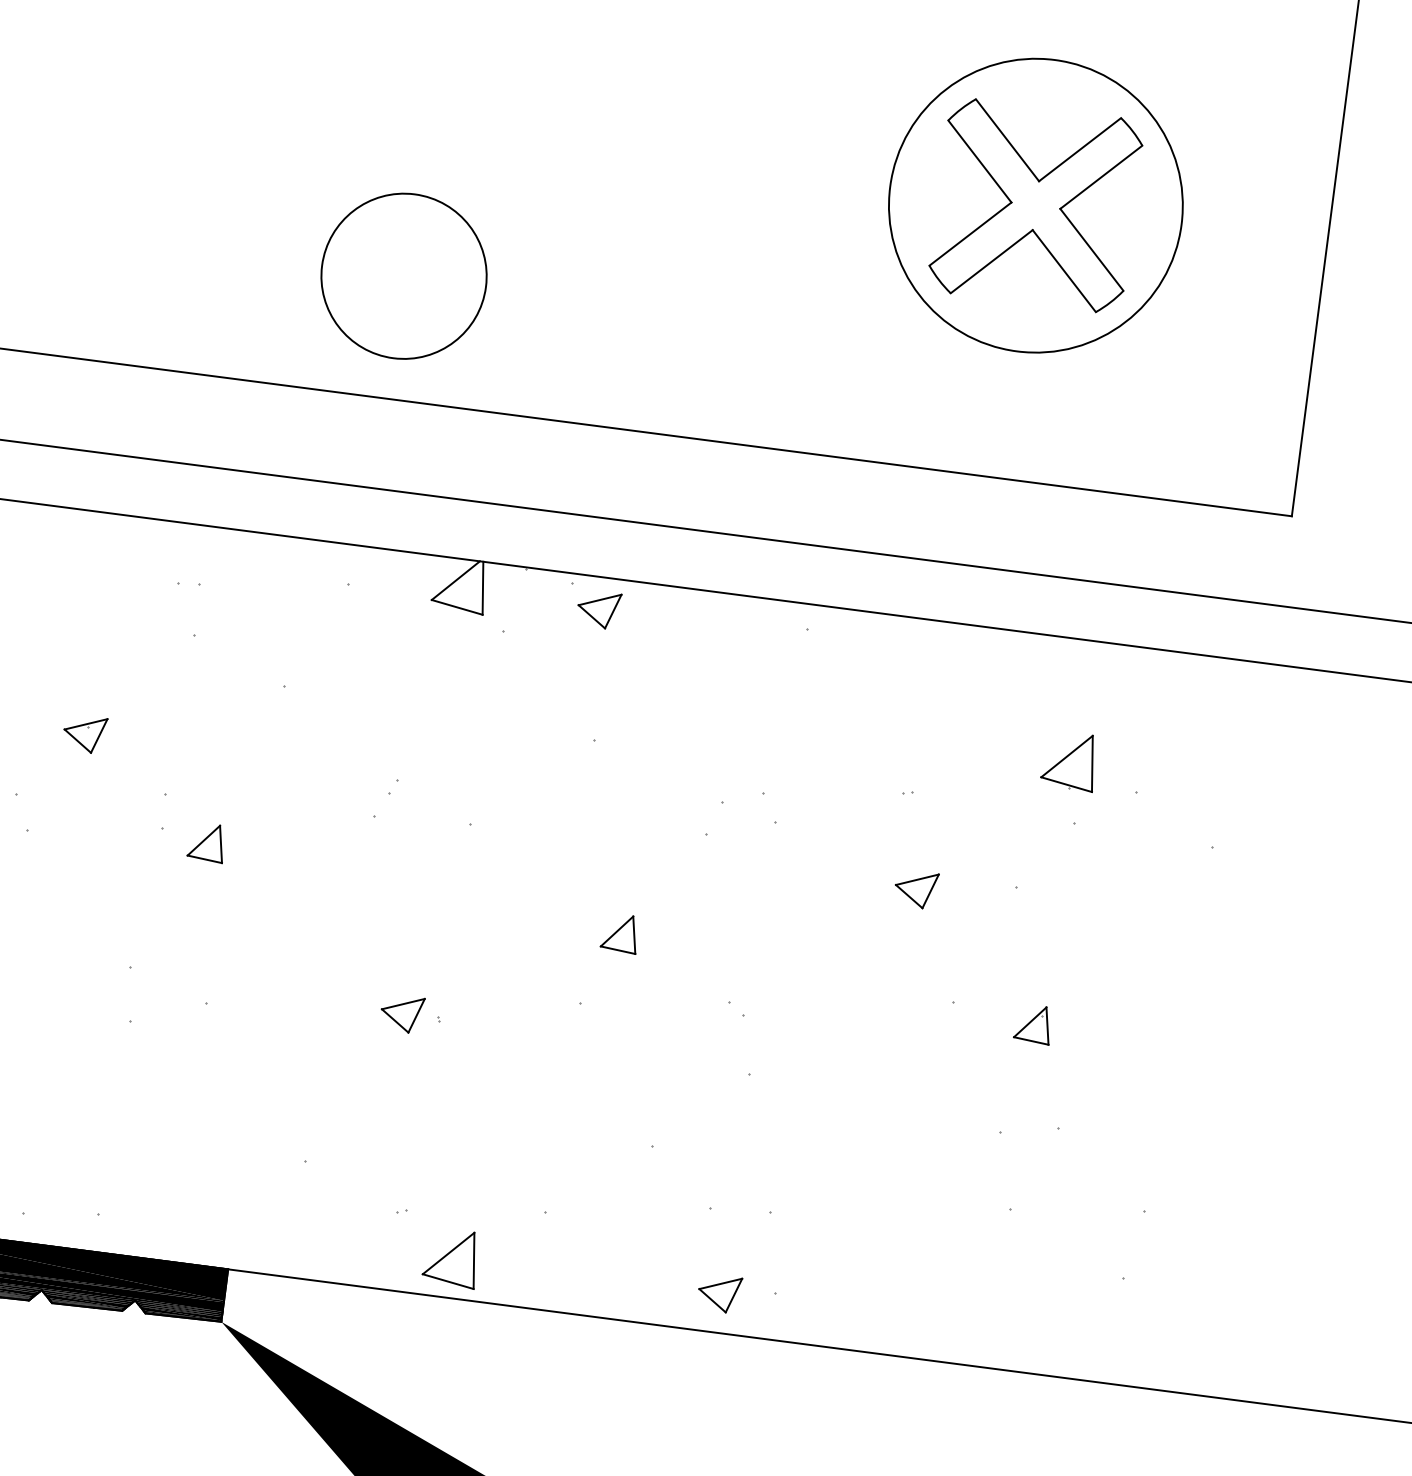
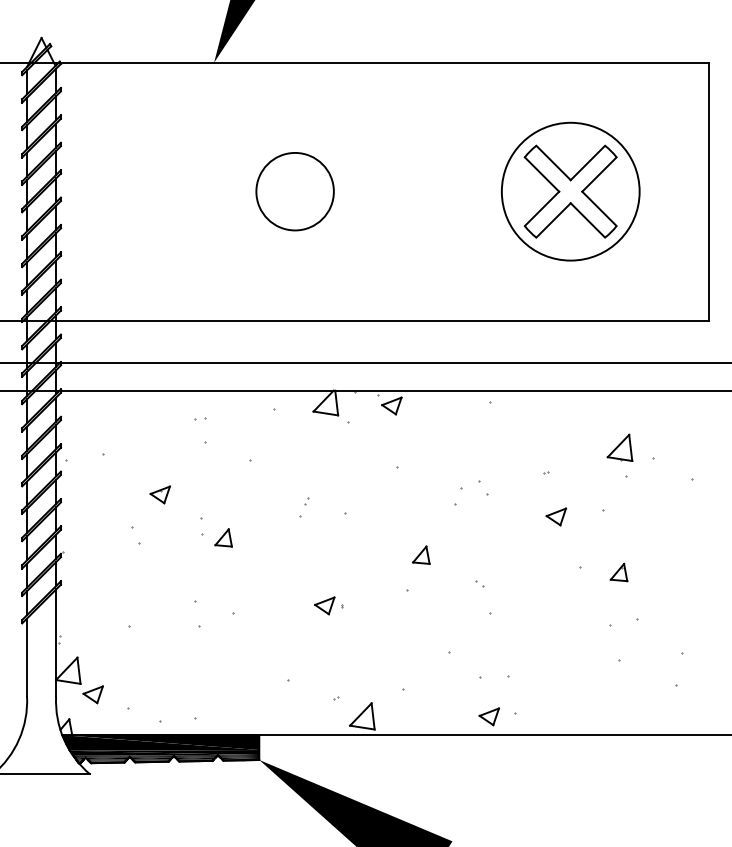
circle: (402, 275) -> (294, 191), moved

